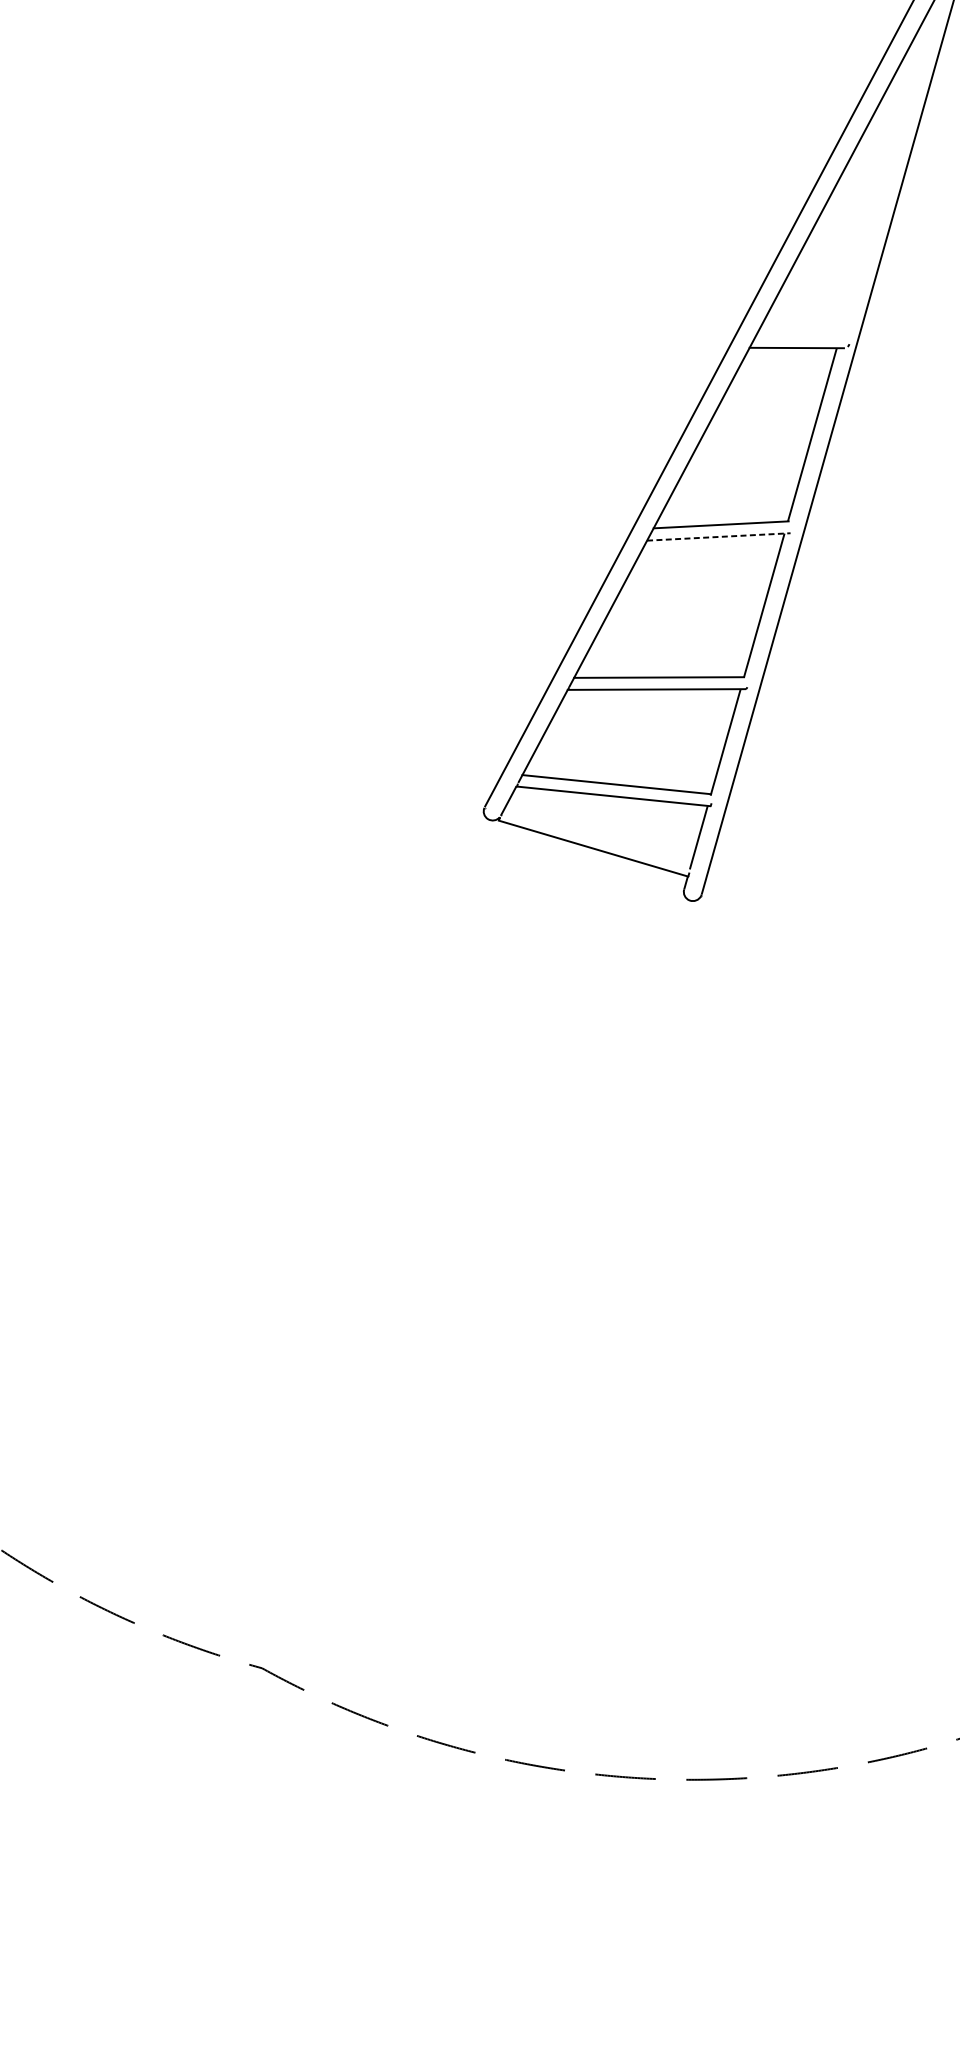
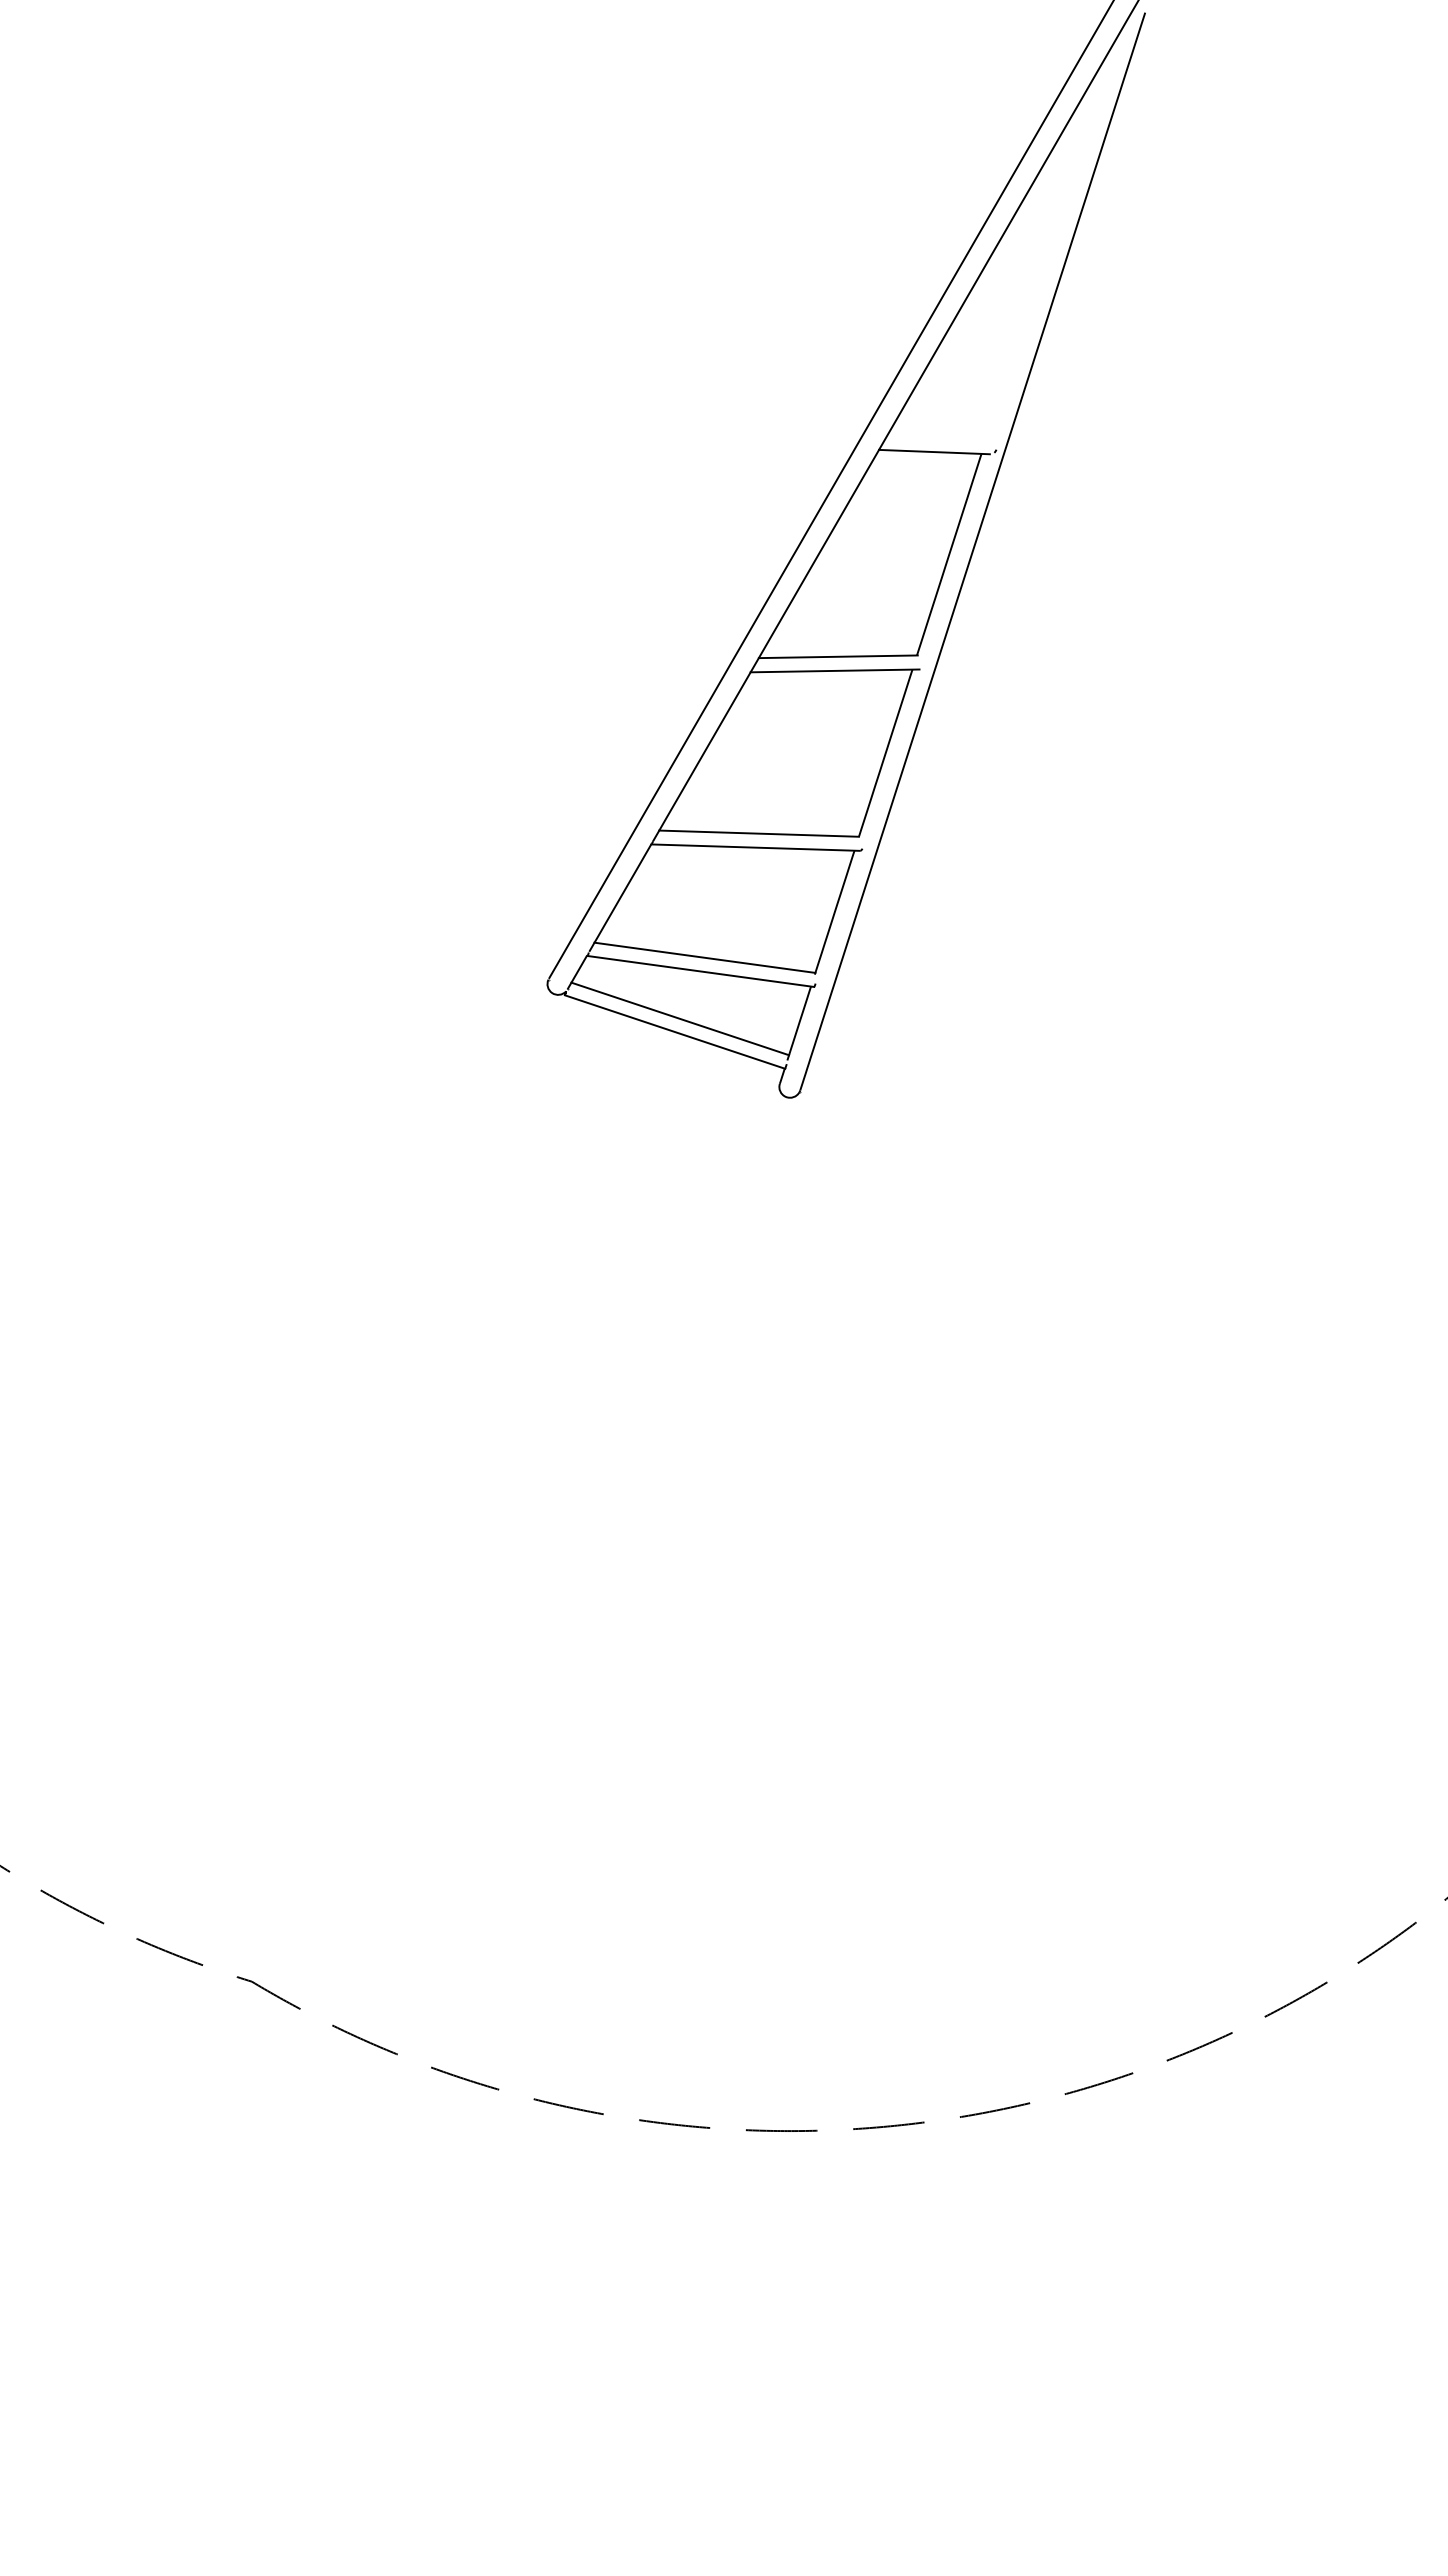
line: (719, 536) -> (835, 670), dashed -> solid
line: (597, 836) -> (680, 1018), added

